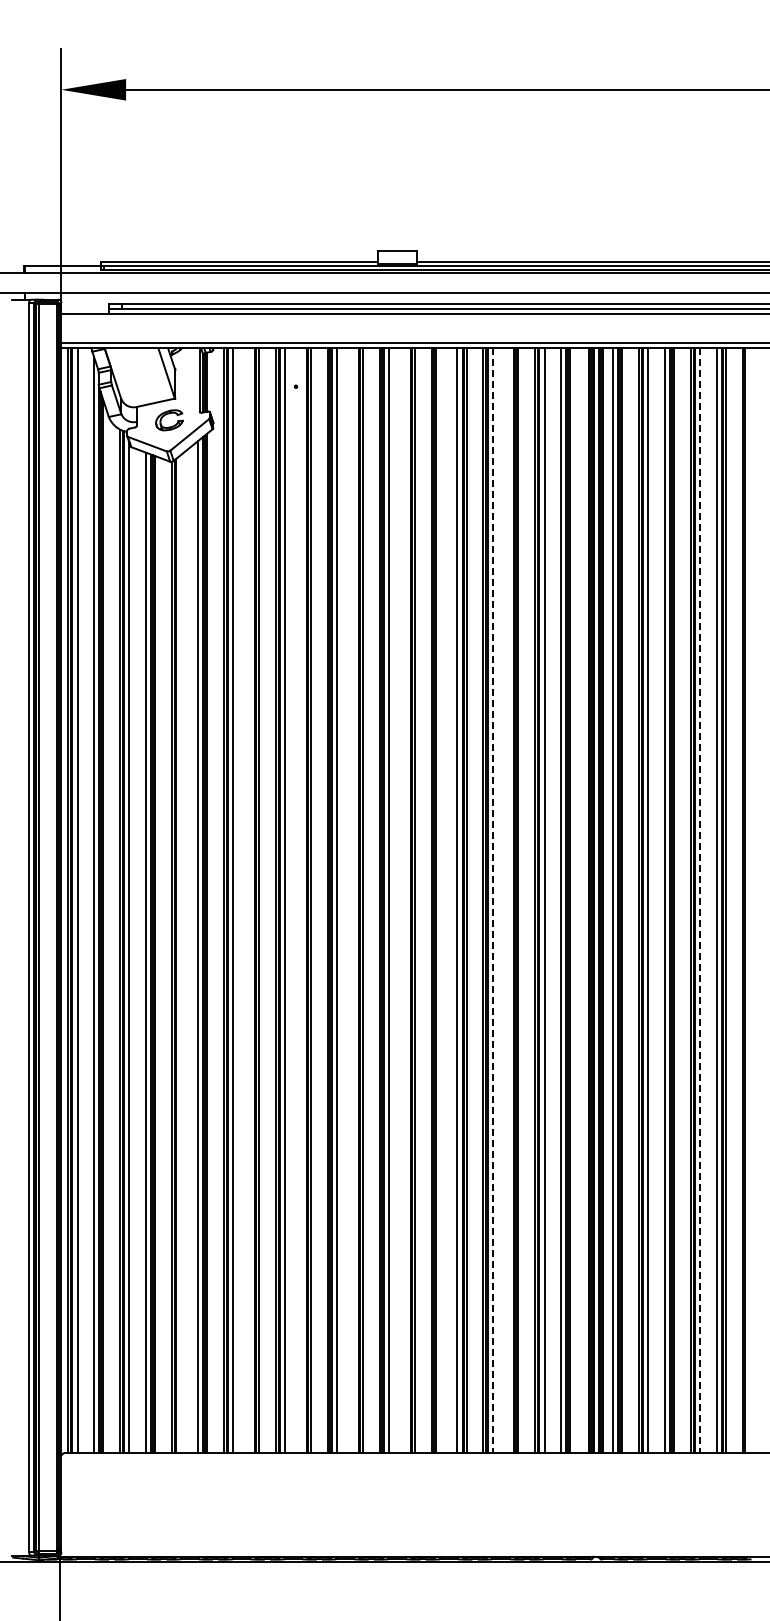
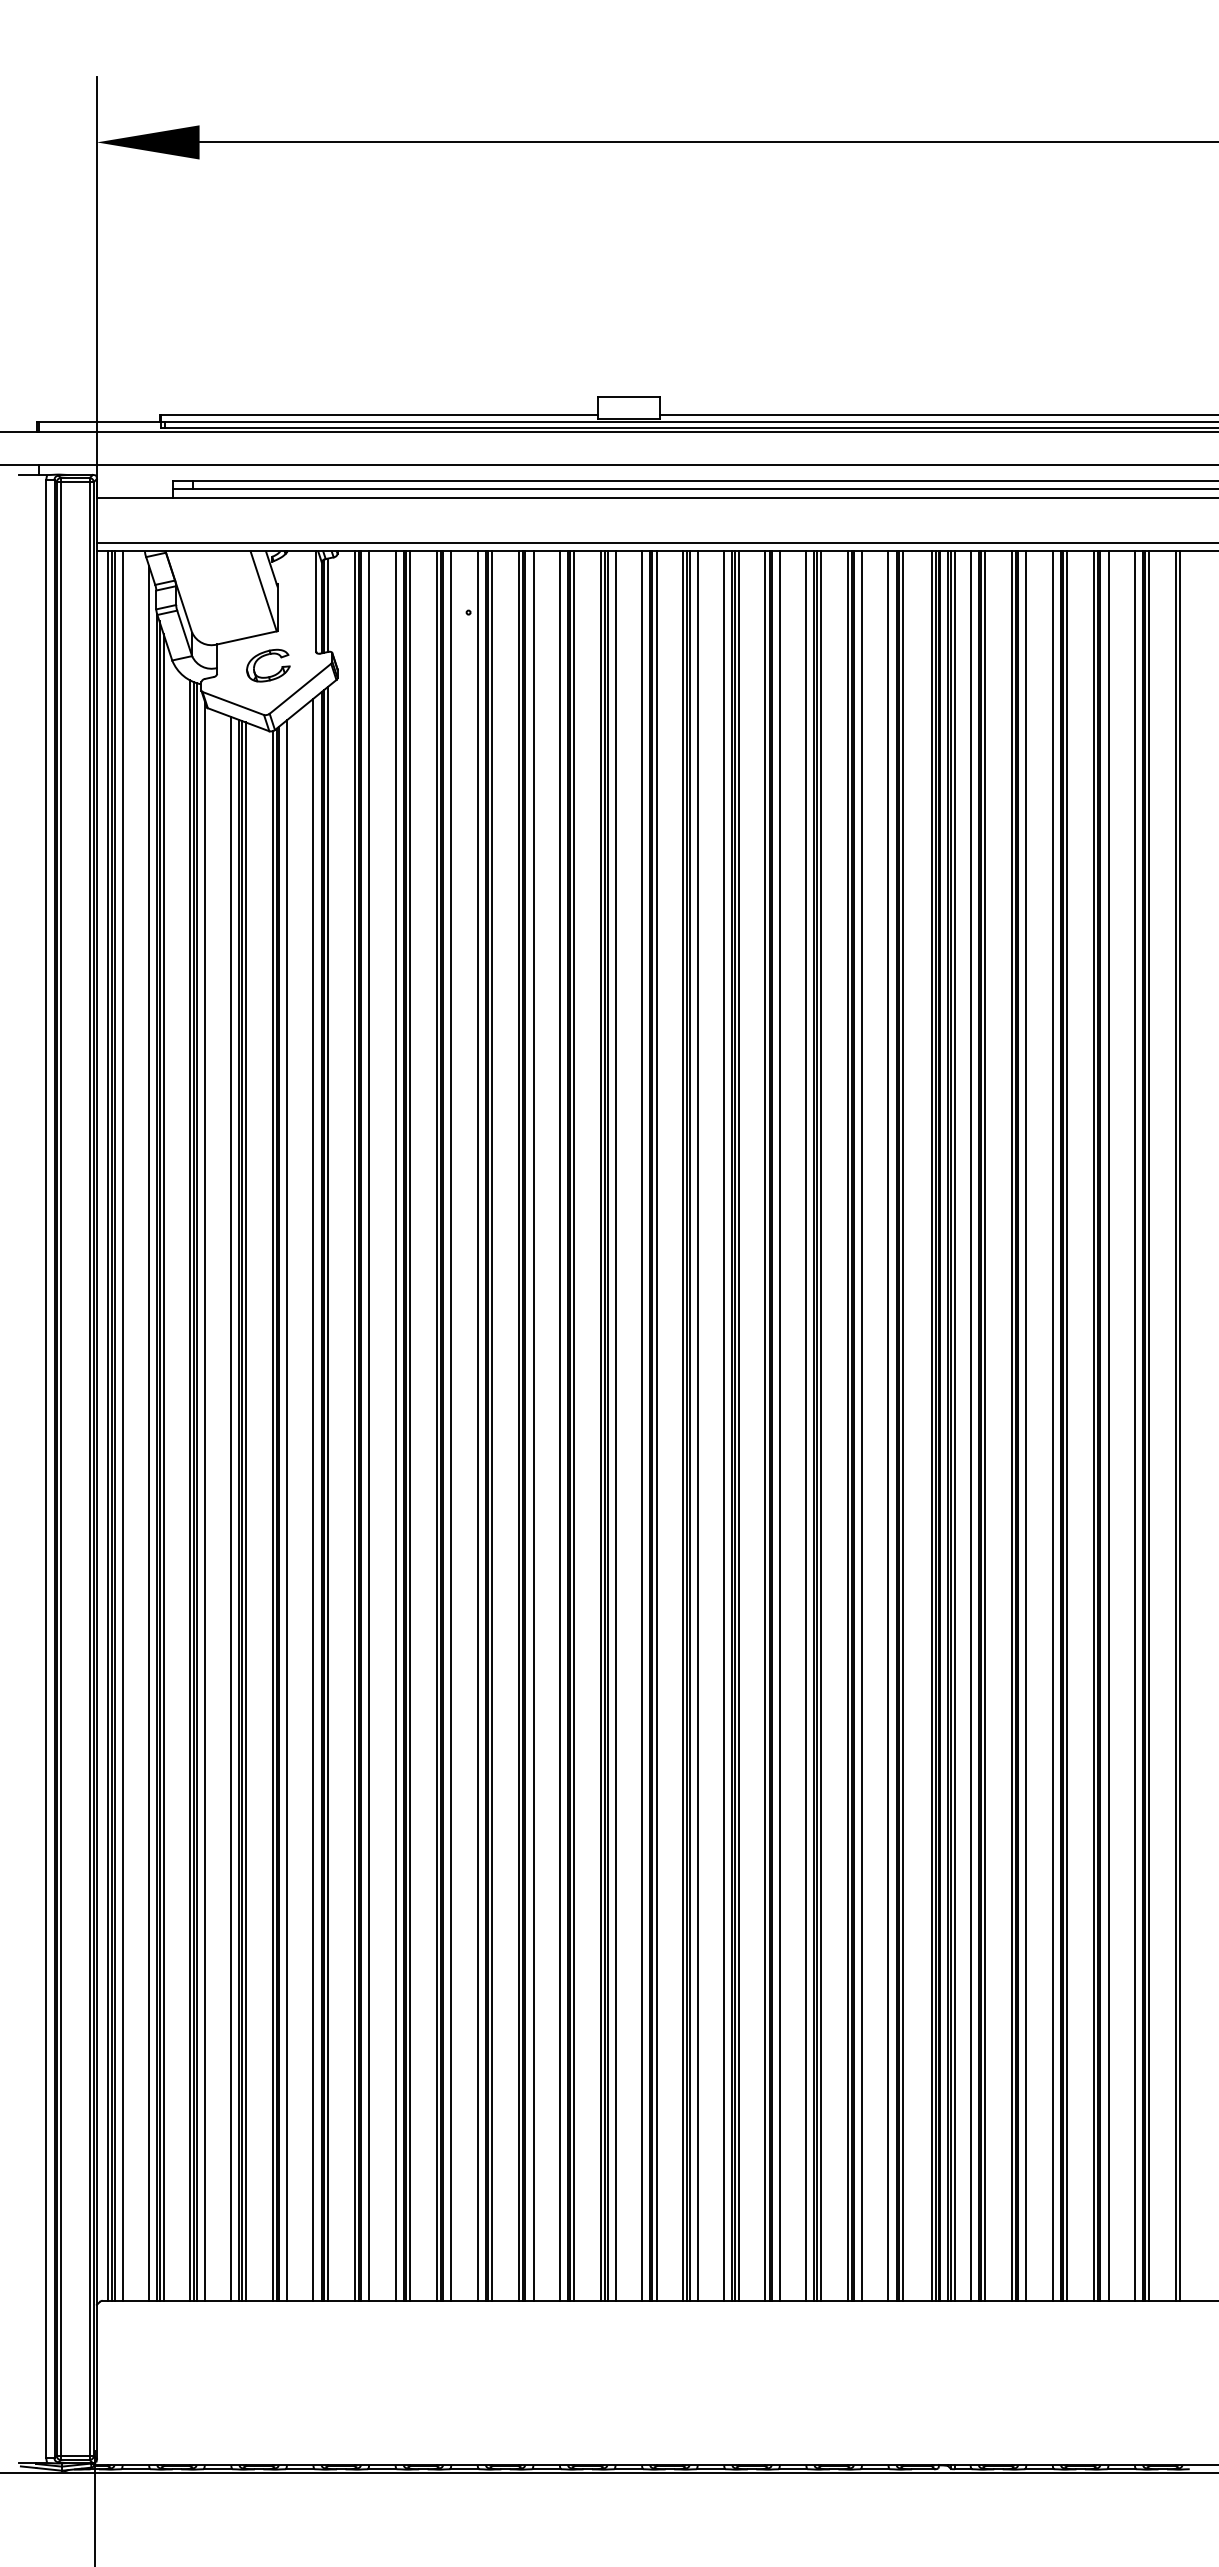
line: (249, 900) -> (394, 1425), added
line: (301, 900) -> (477, 1425), added
line: (353, 900) -> (559, 1425), added
line: (405, 900) -> (641, 1425), added
line: (440, 900) -> (697, 1425), added
line: (509, 900) -> (806, 1425), added
line: (492, 901) -> (779, 1427), dashed -> solid
line: (700, 901) -> (1109, 1427), dashed -> solid
line: (181, 953) -> (287, 1509), added

